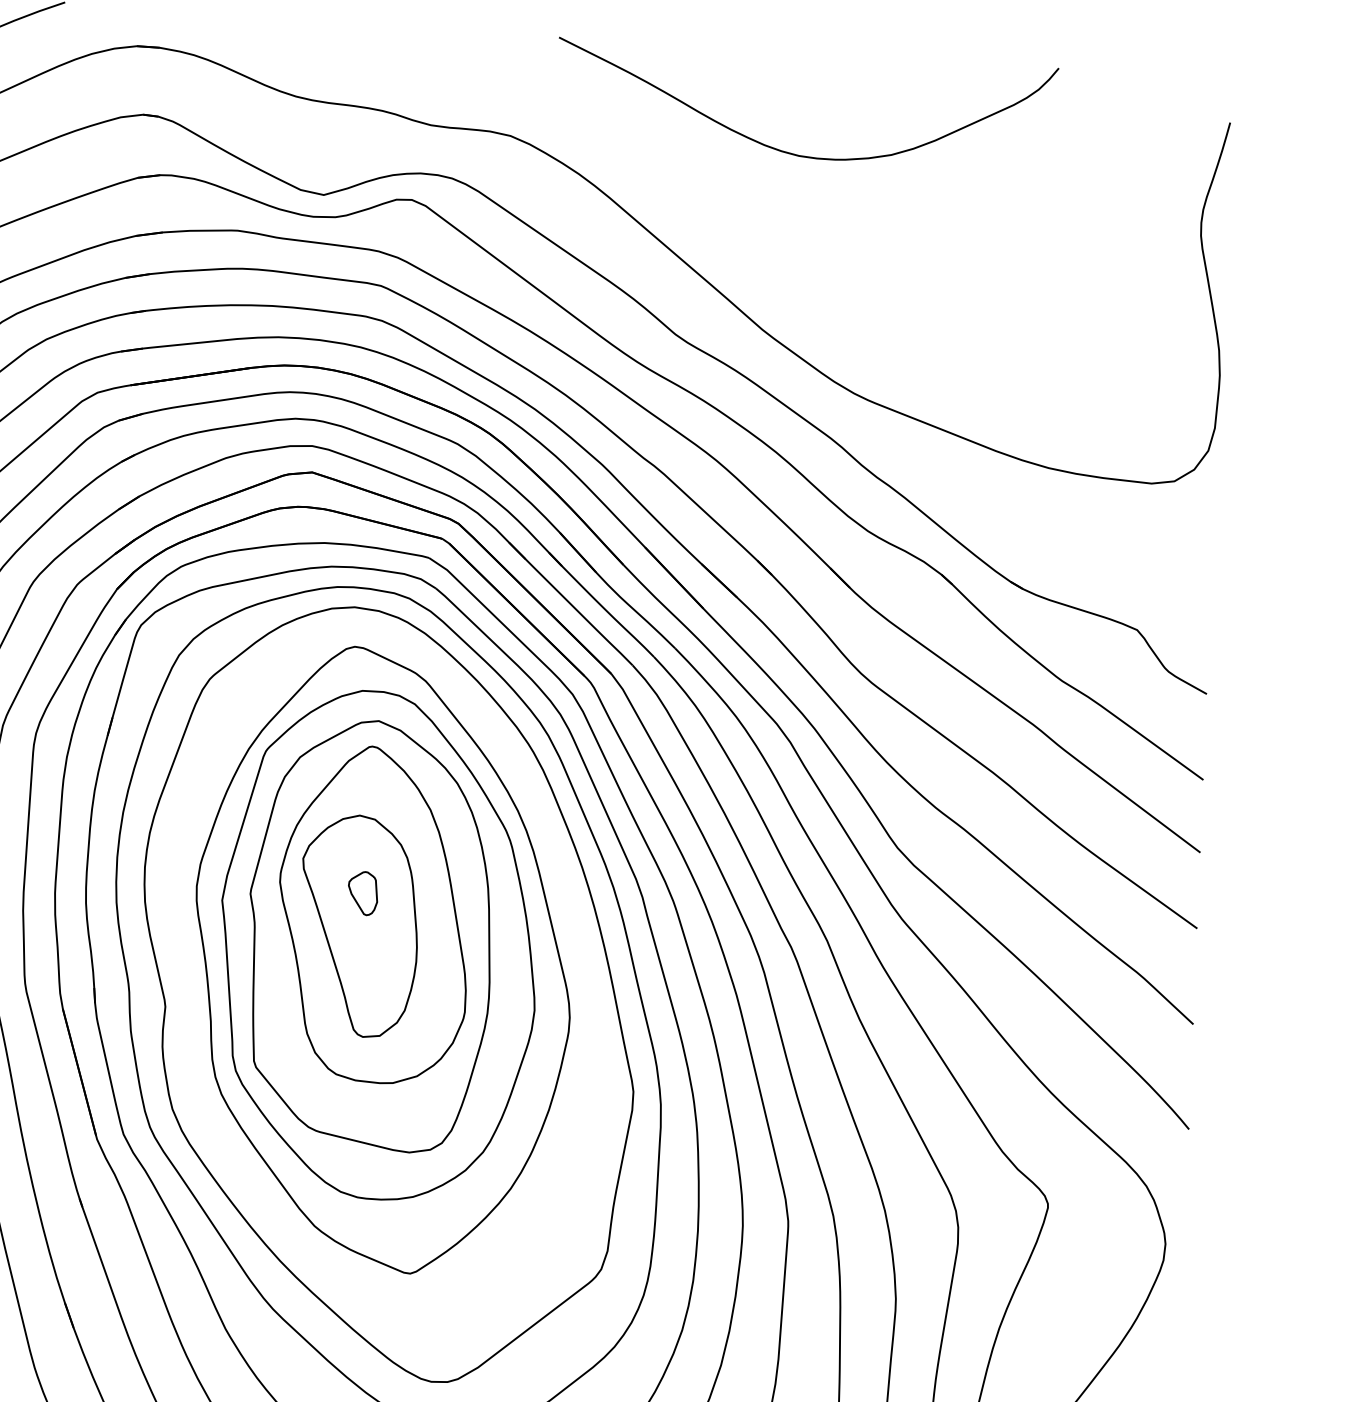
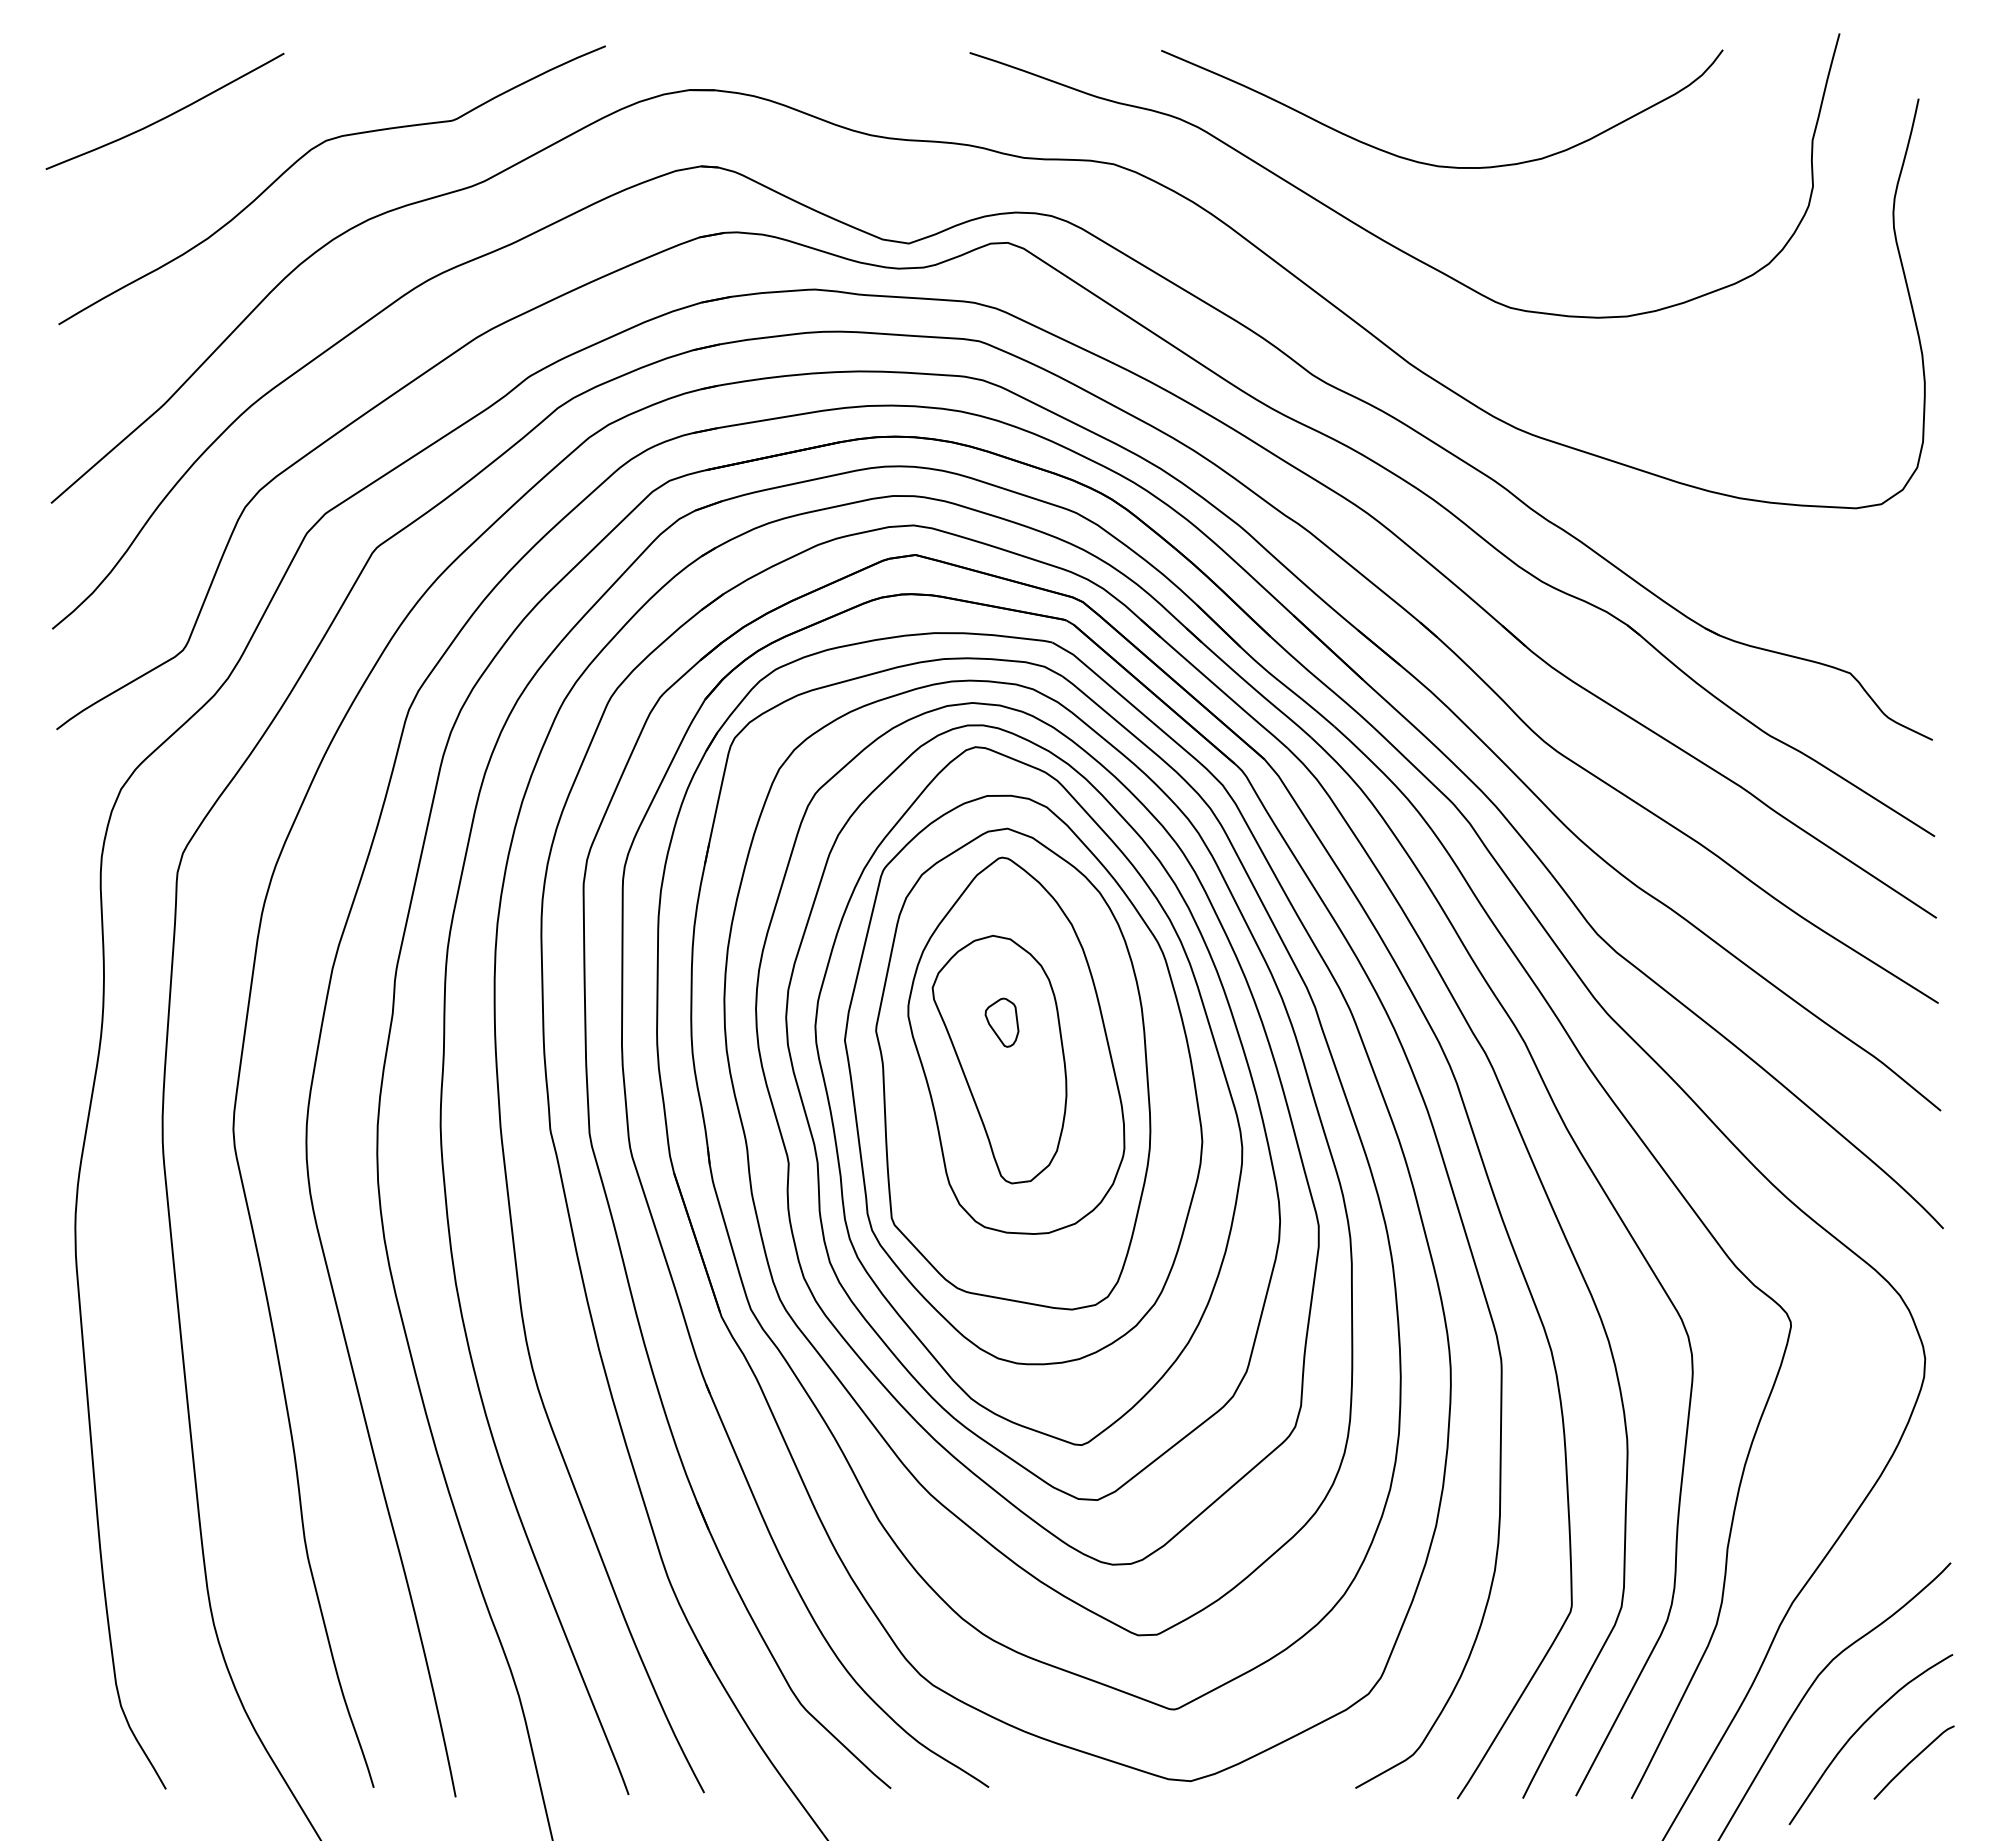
curve: (735, 210) -> (1370, 231), added
part: (385, 974) -> (1032, 1112), added

